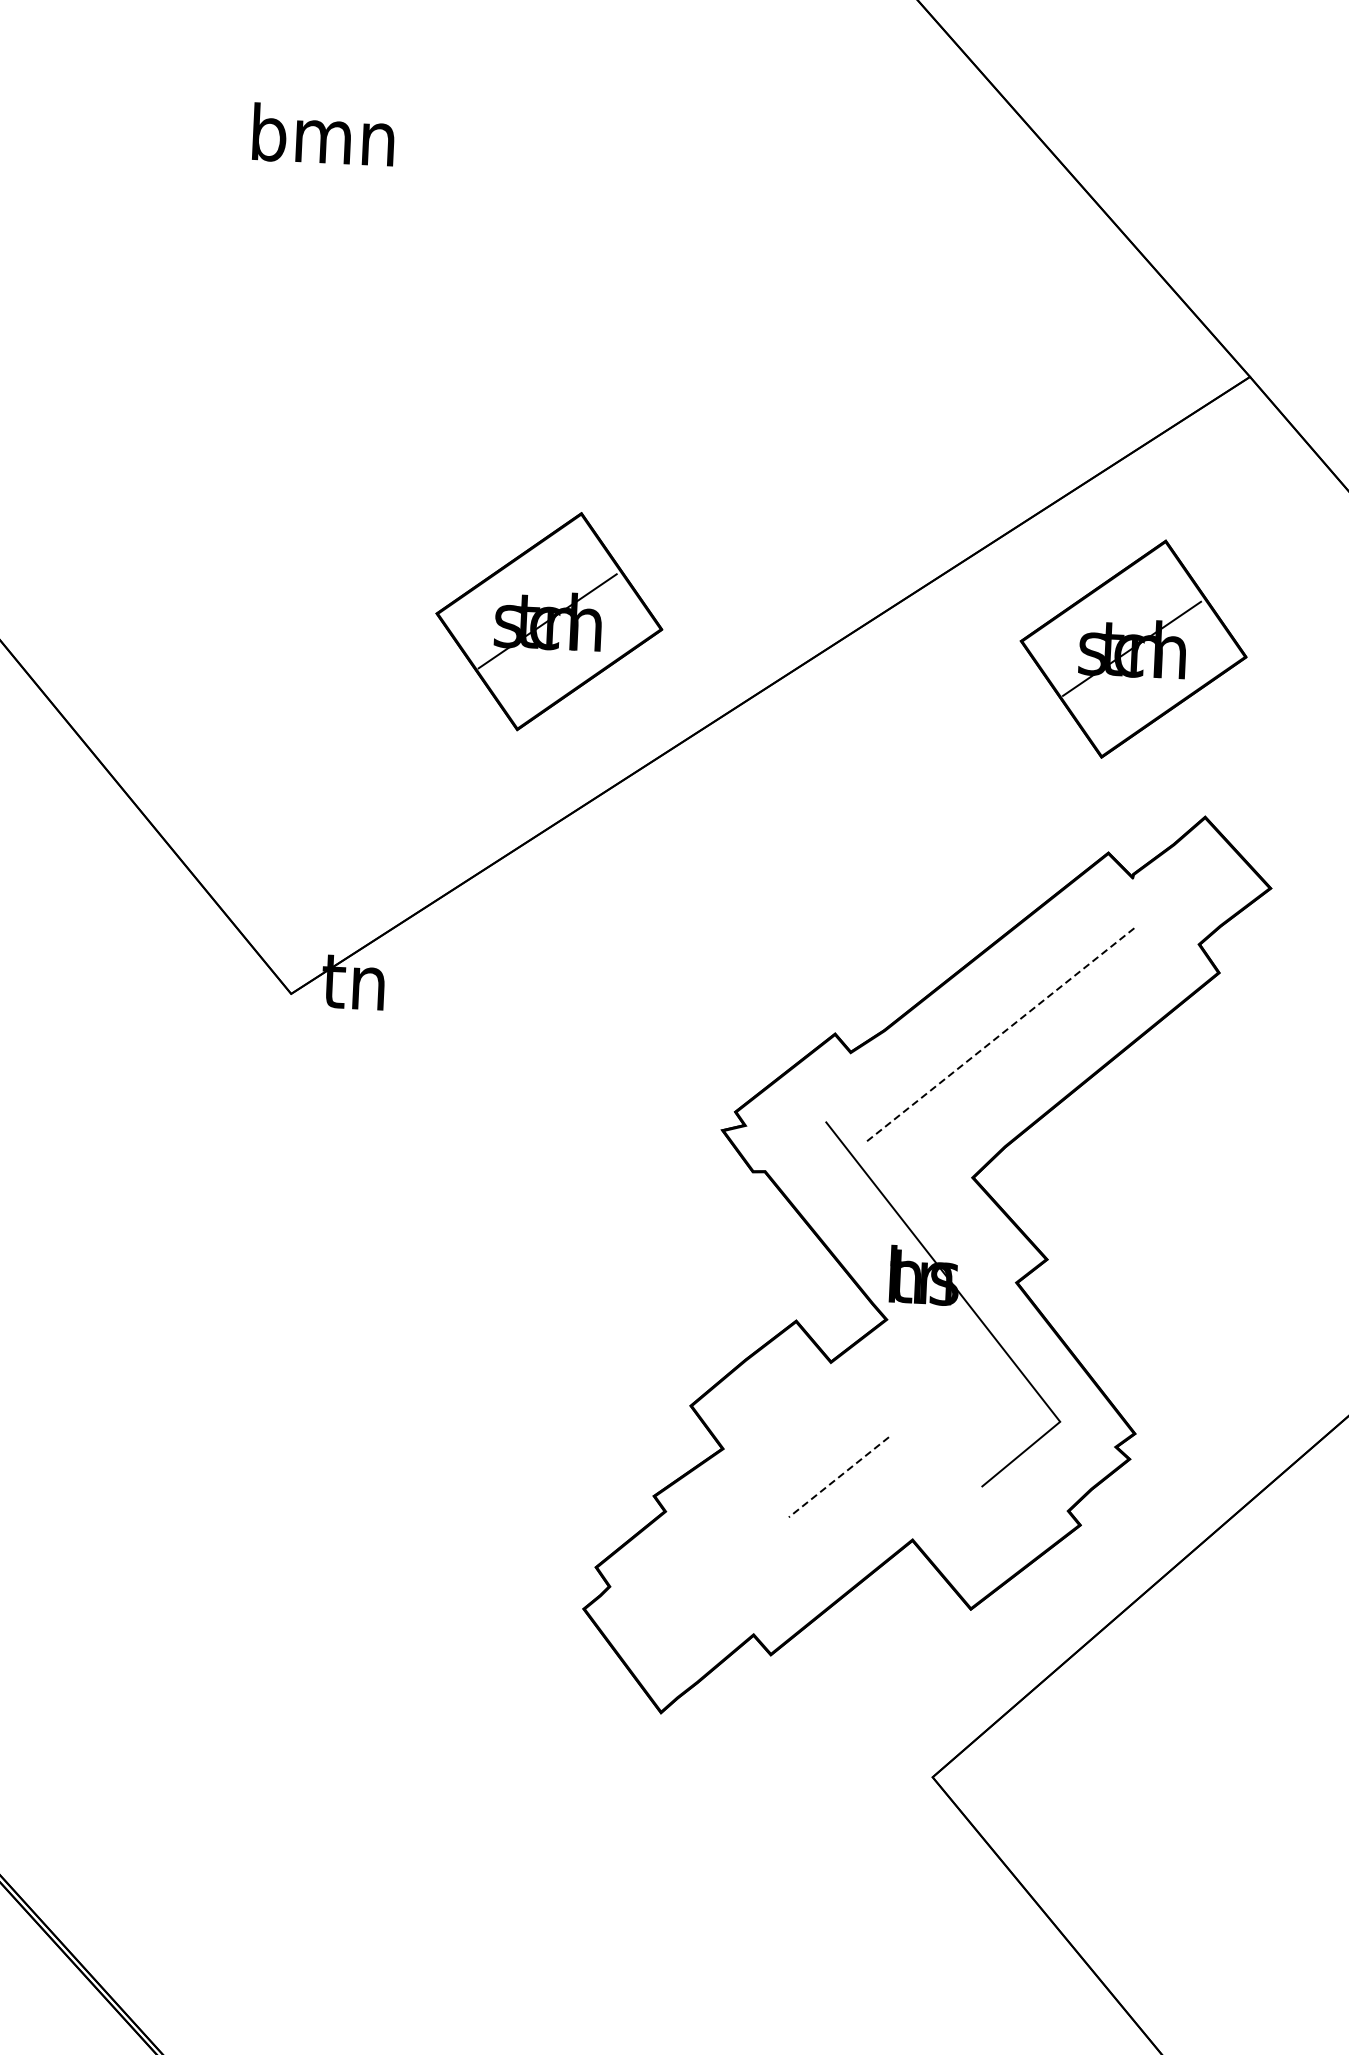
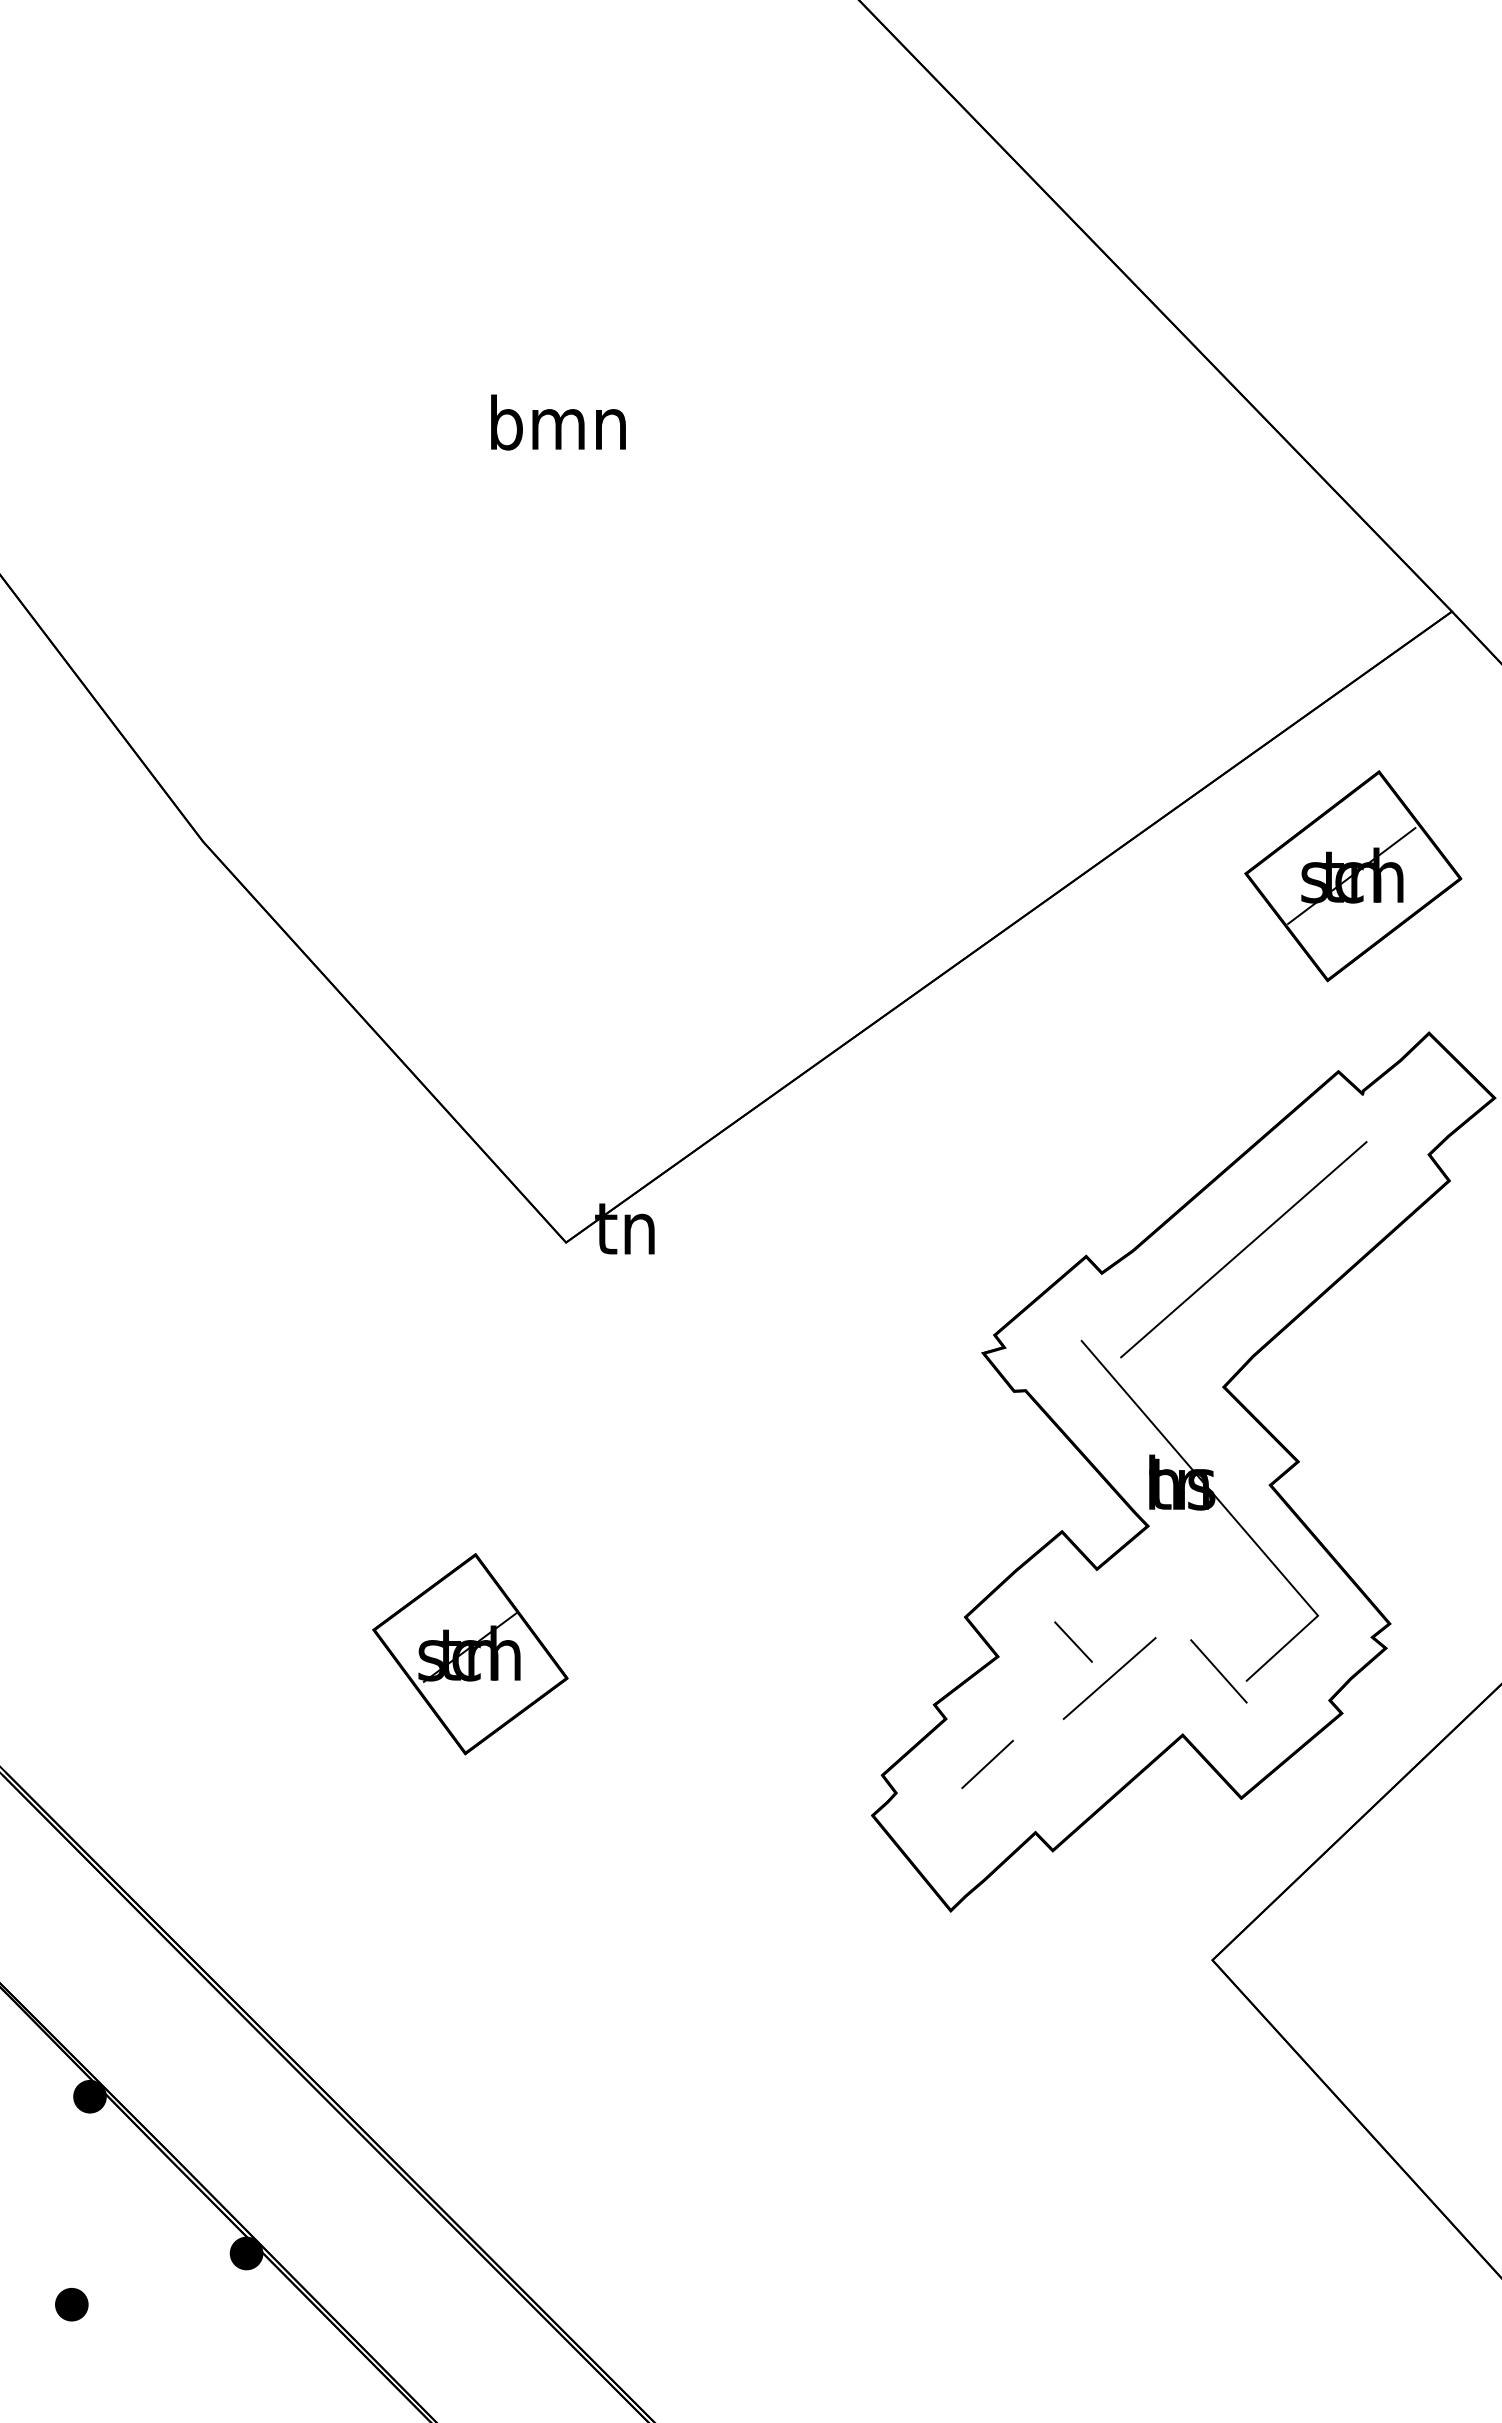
part: (549, 621) -> (795, 876), removed
line: (1000, 1035) -> (1243, 1250), dashed -> solid
part: (170, 1420) -> (470, 1654), added
line: (802, 1436) -> (1073, 1641), added
line: (953, 1475) -> (1218, 1671), added
line: (838, 1477) -> (1109, 1678), dashed -> solid
line: (706, 1561) -> (987, 1764), added

